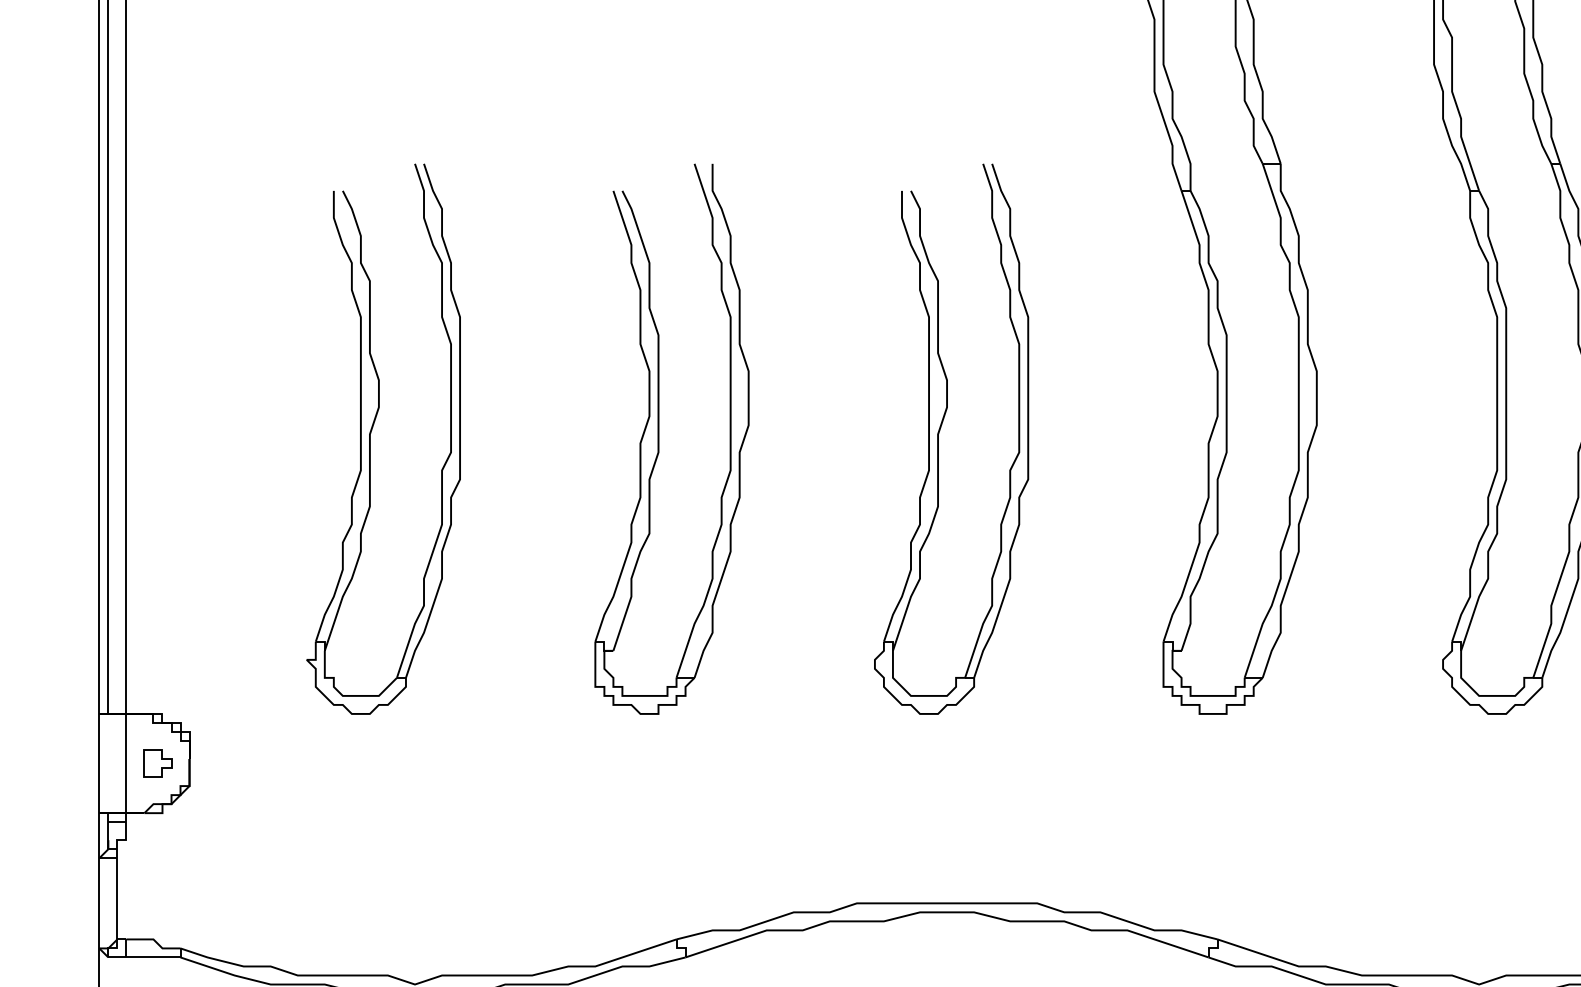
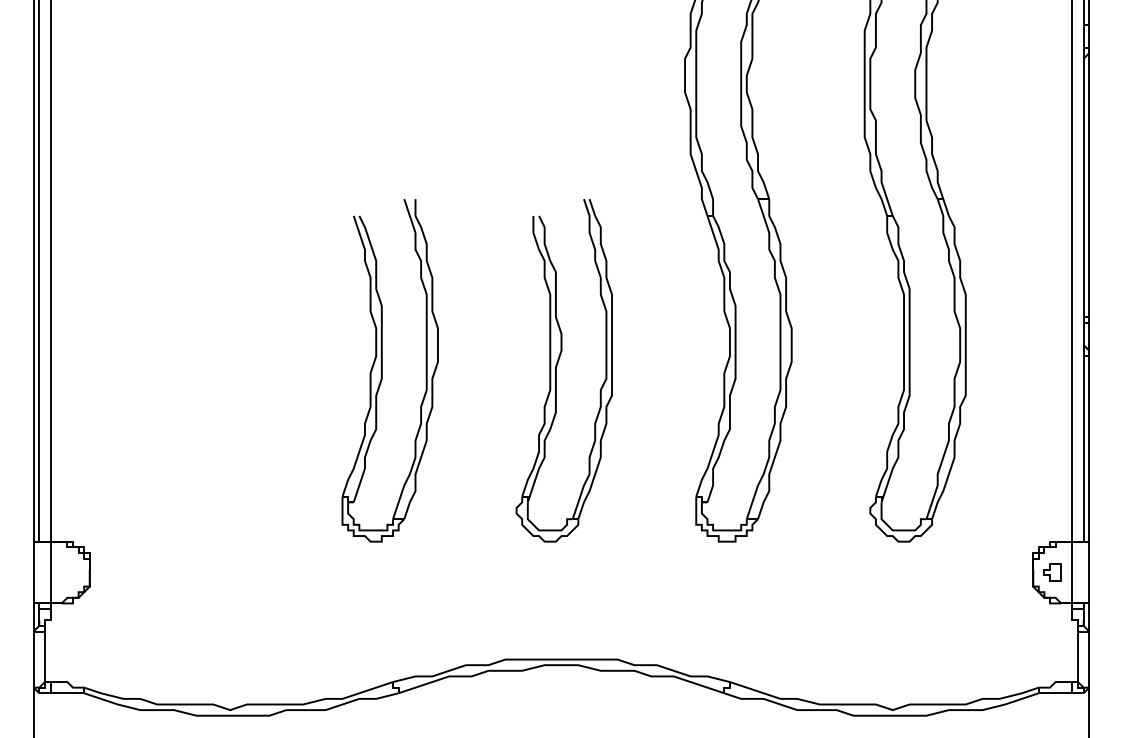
part: (372, 434) -> (203, 367), removed
part: (158, 763) -> (70, 572), removed

